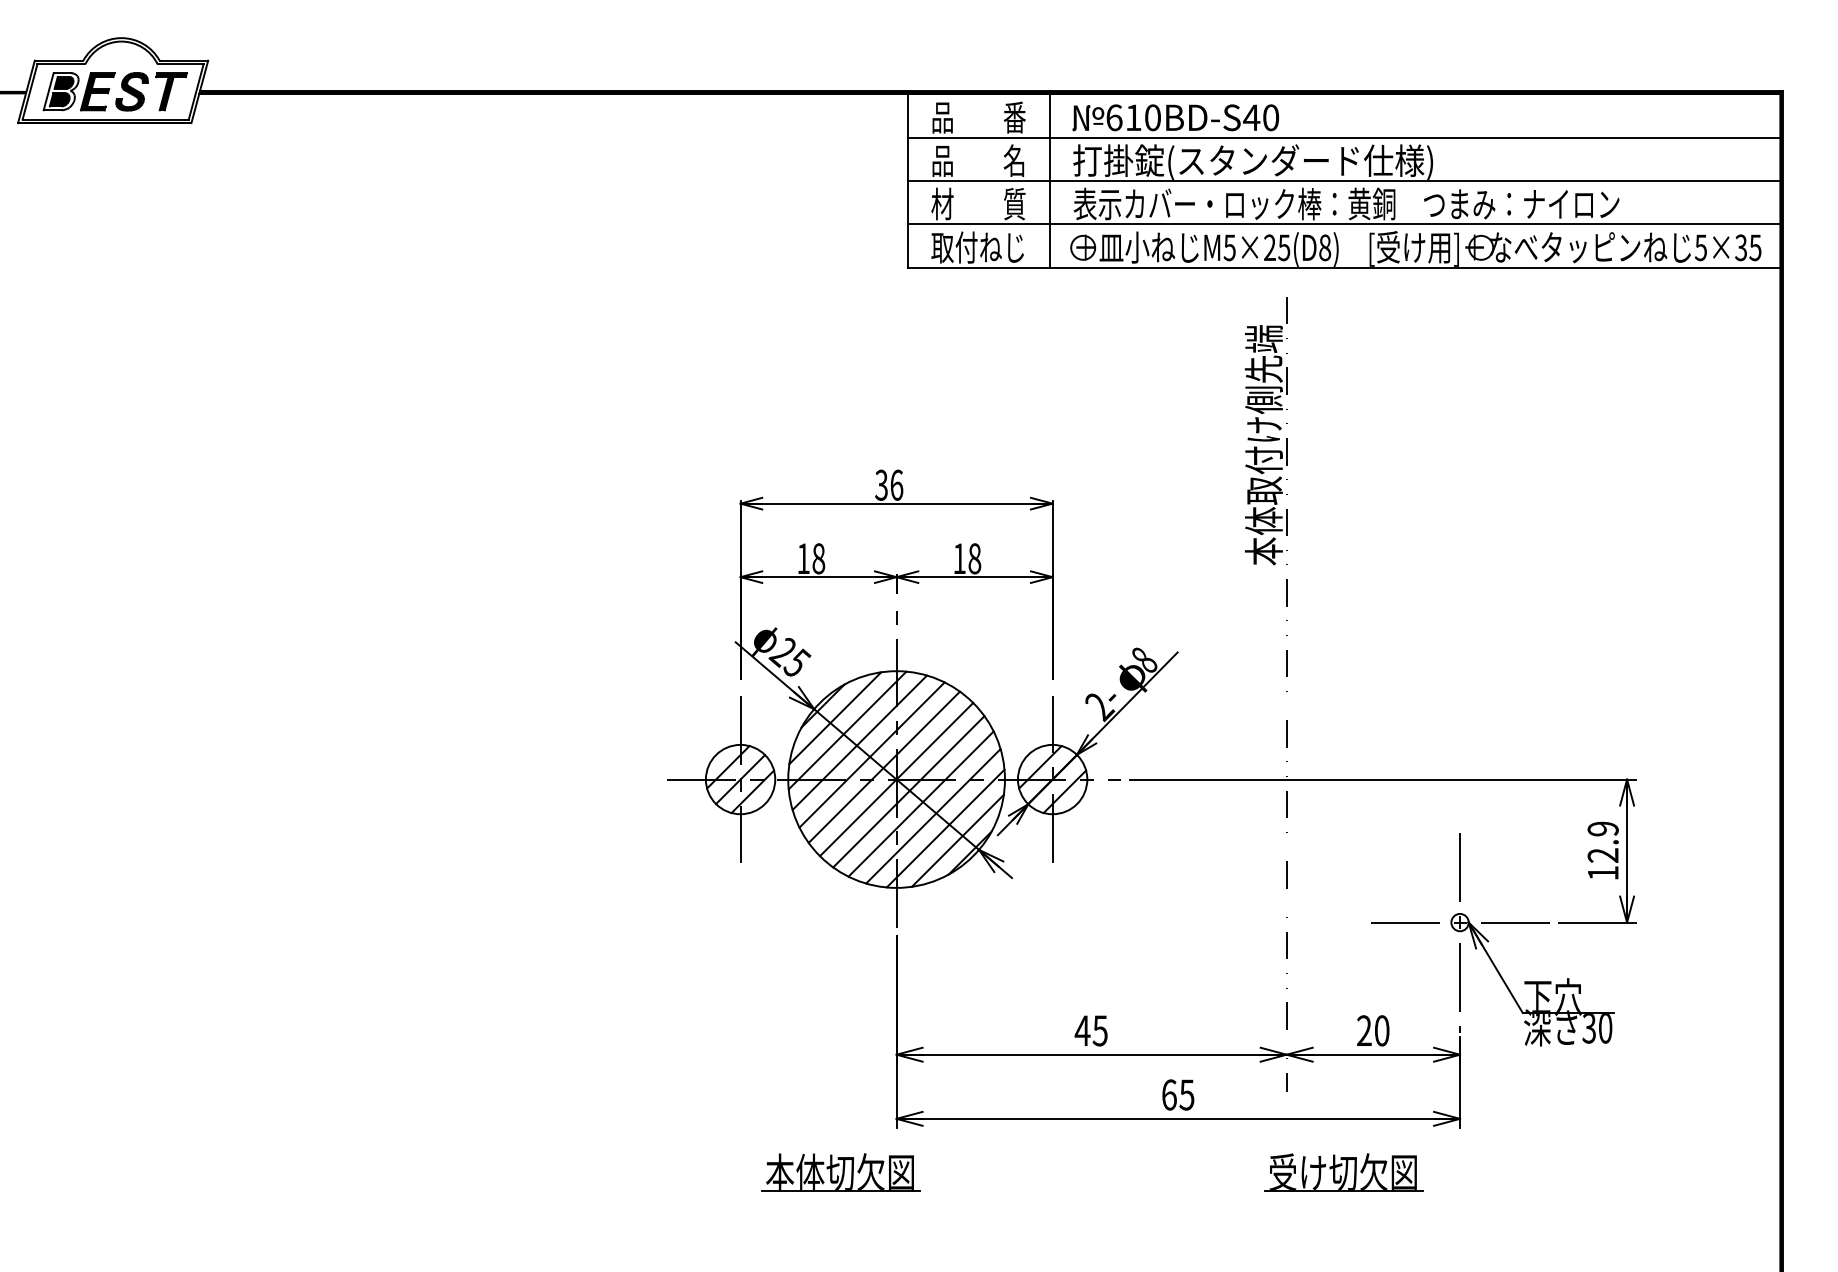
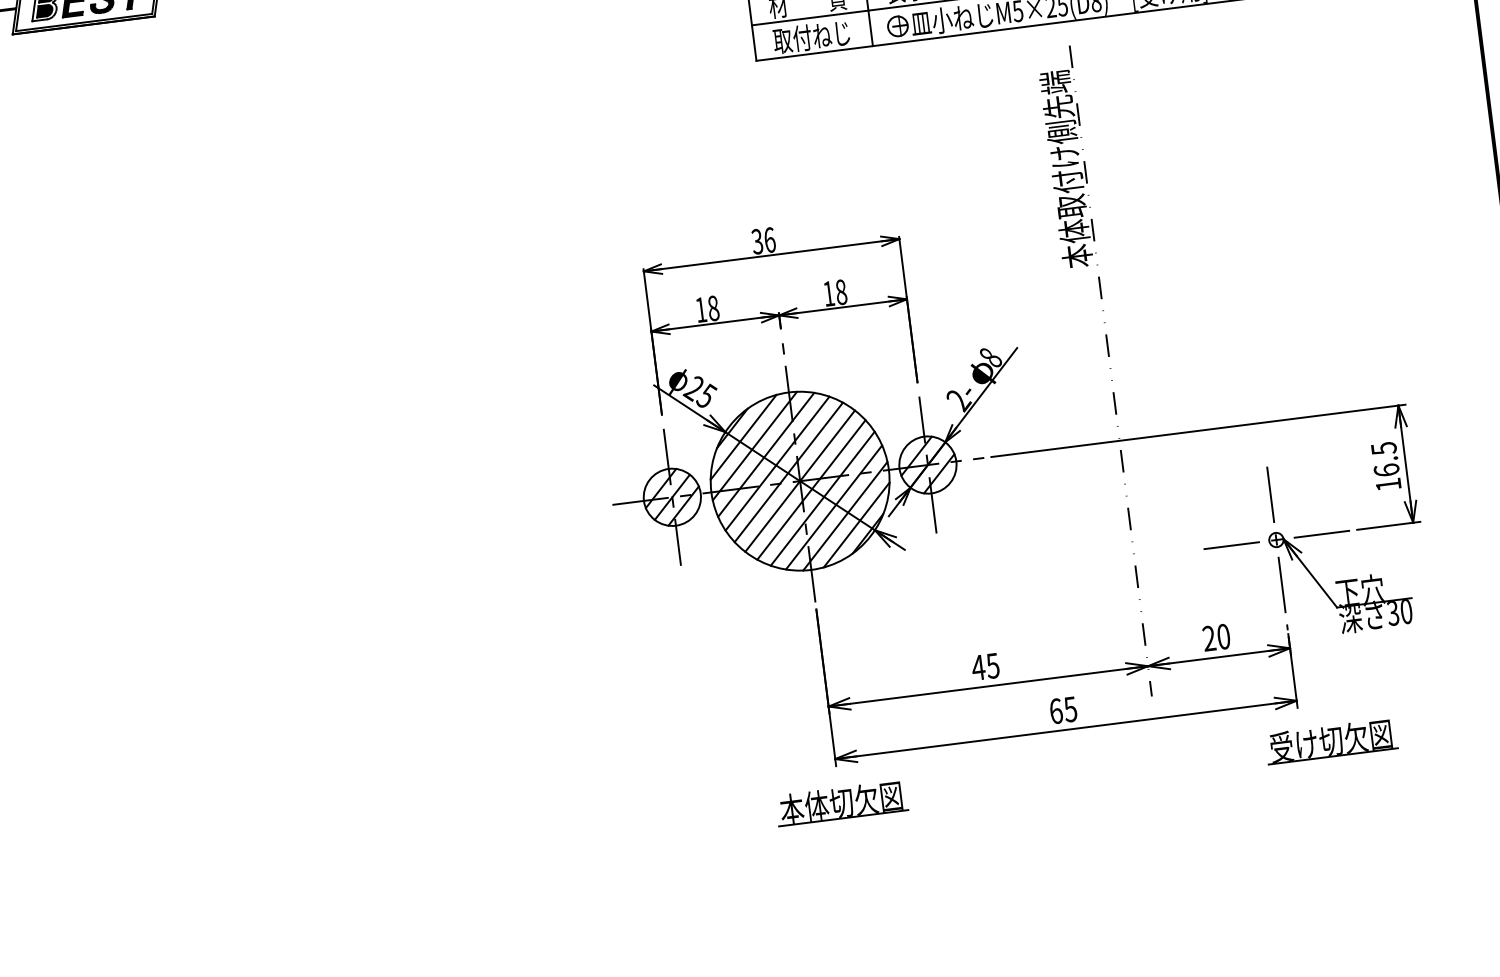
text: (1602, 841) -> (1384, 458), 12.9 -> 16.5
part: (840, 1172) -> (841, 802), moved
part: (1343, 1172) -> (1331, 741), moved

